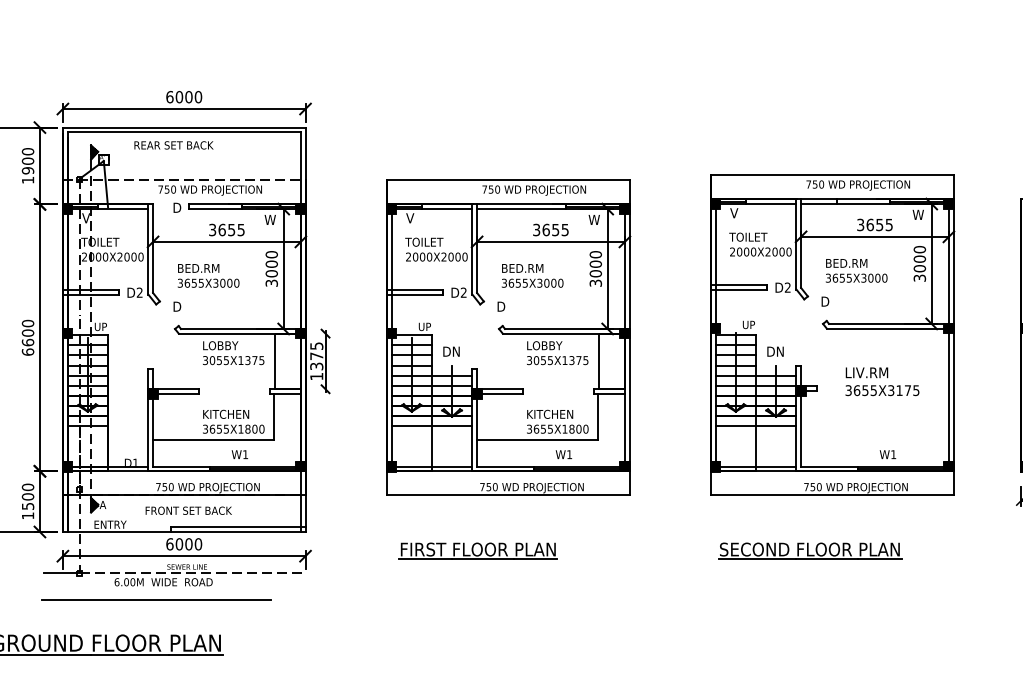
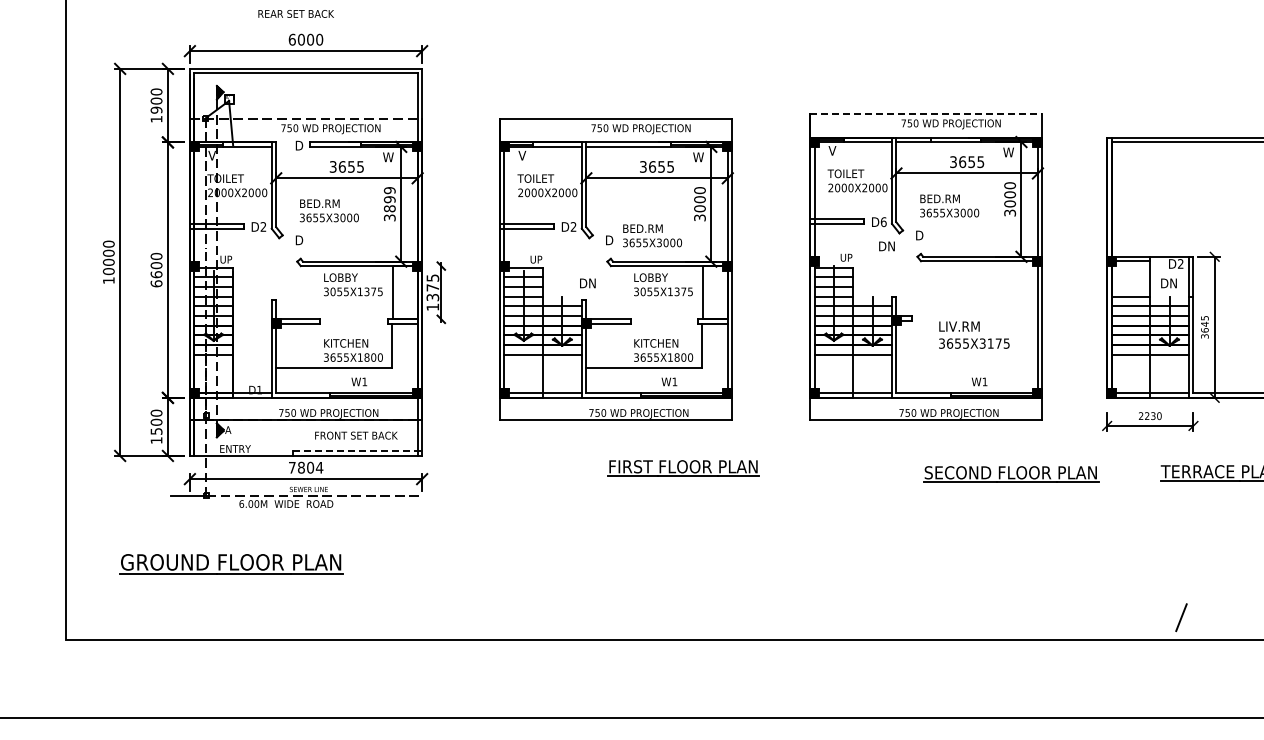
text: (173, 144) -> (295, 13), moved
line: (832, 175) -> (926, 114), solid -> dashed
text: (271, 264) -> (389, 199), 3000 -> 3899
text: (532, 275) -> (652, 235), moved
text: (787, 288) -> (883, 222), D2 -> D6
text: (451, 351) -> (587, 283), moved
text: (775, 351) -> (886, 246), moved
text: (882, 381) -> (974, 334), moved
text: (188, 510) -> (356, 435), moved
line: (238, 527) -> (357, 451), solid -> dashed
text: (183, 544) -> (305, 467), 6000 -> 7804
part: (478, 551) -> (683, 468), moved
part: (810, 551) -> (1011, 474), moved
line: (156, 600) -> (279, 521), removed

